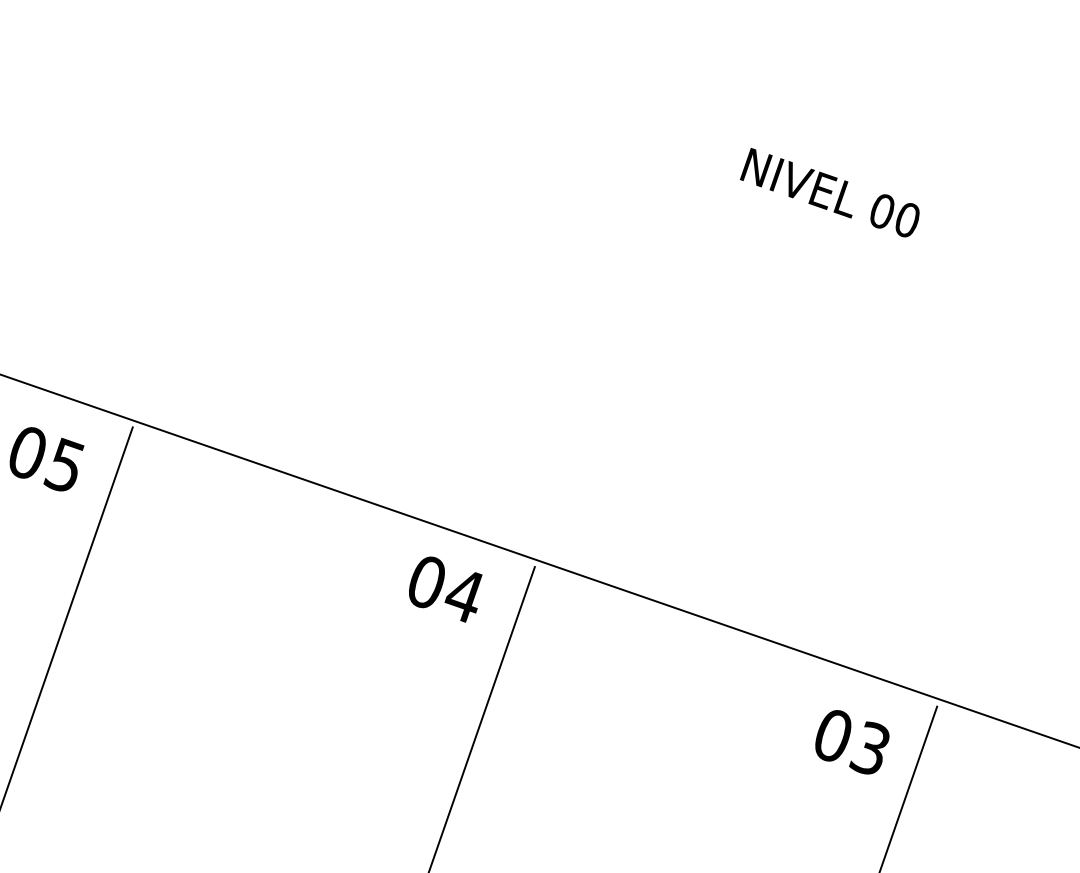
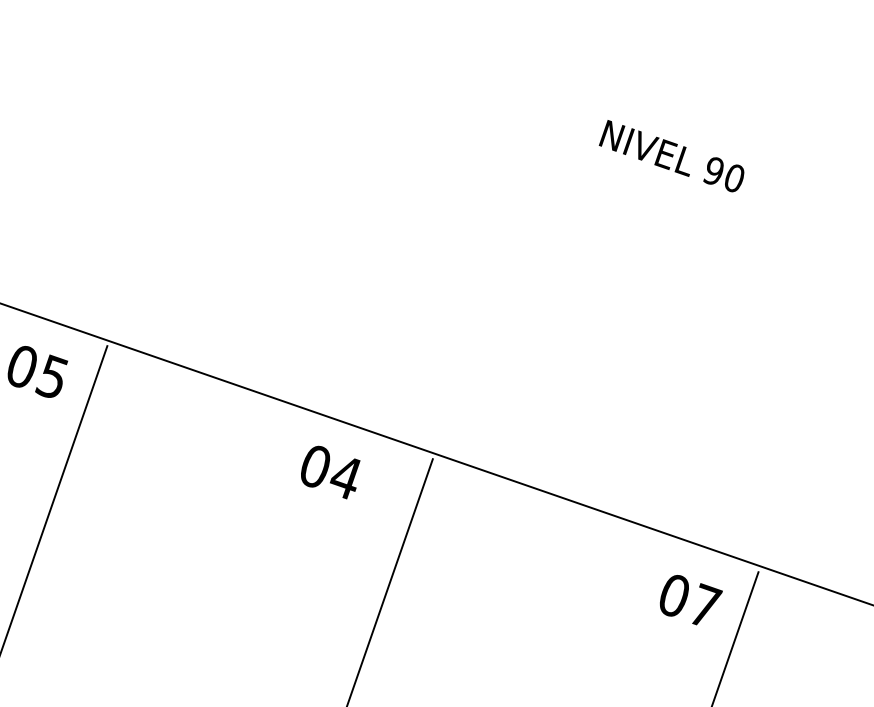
text: (881, 211) -> (713, 171), 00 -> 90
text: (445, 589) -> (330, 472), moved
text: (871, 747) -> (705, 605), 03 -> 07

